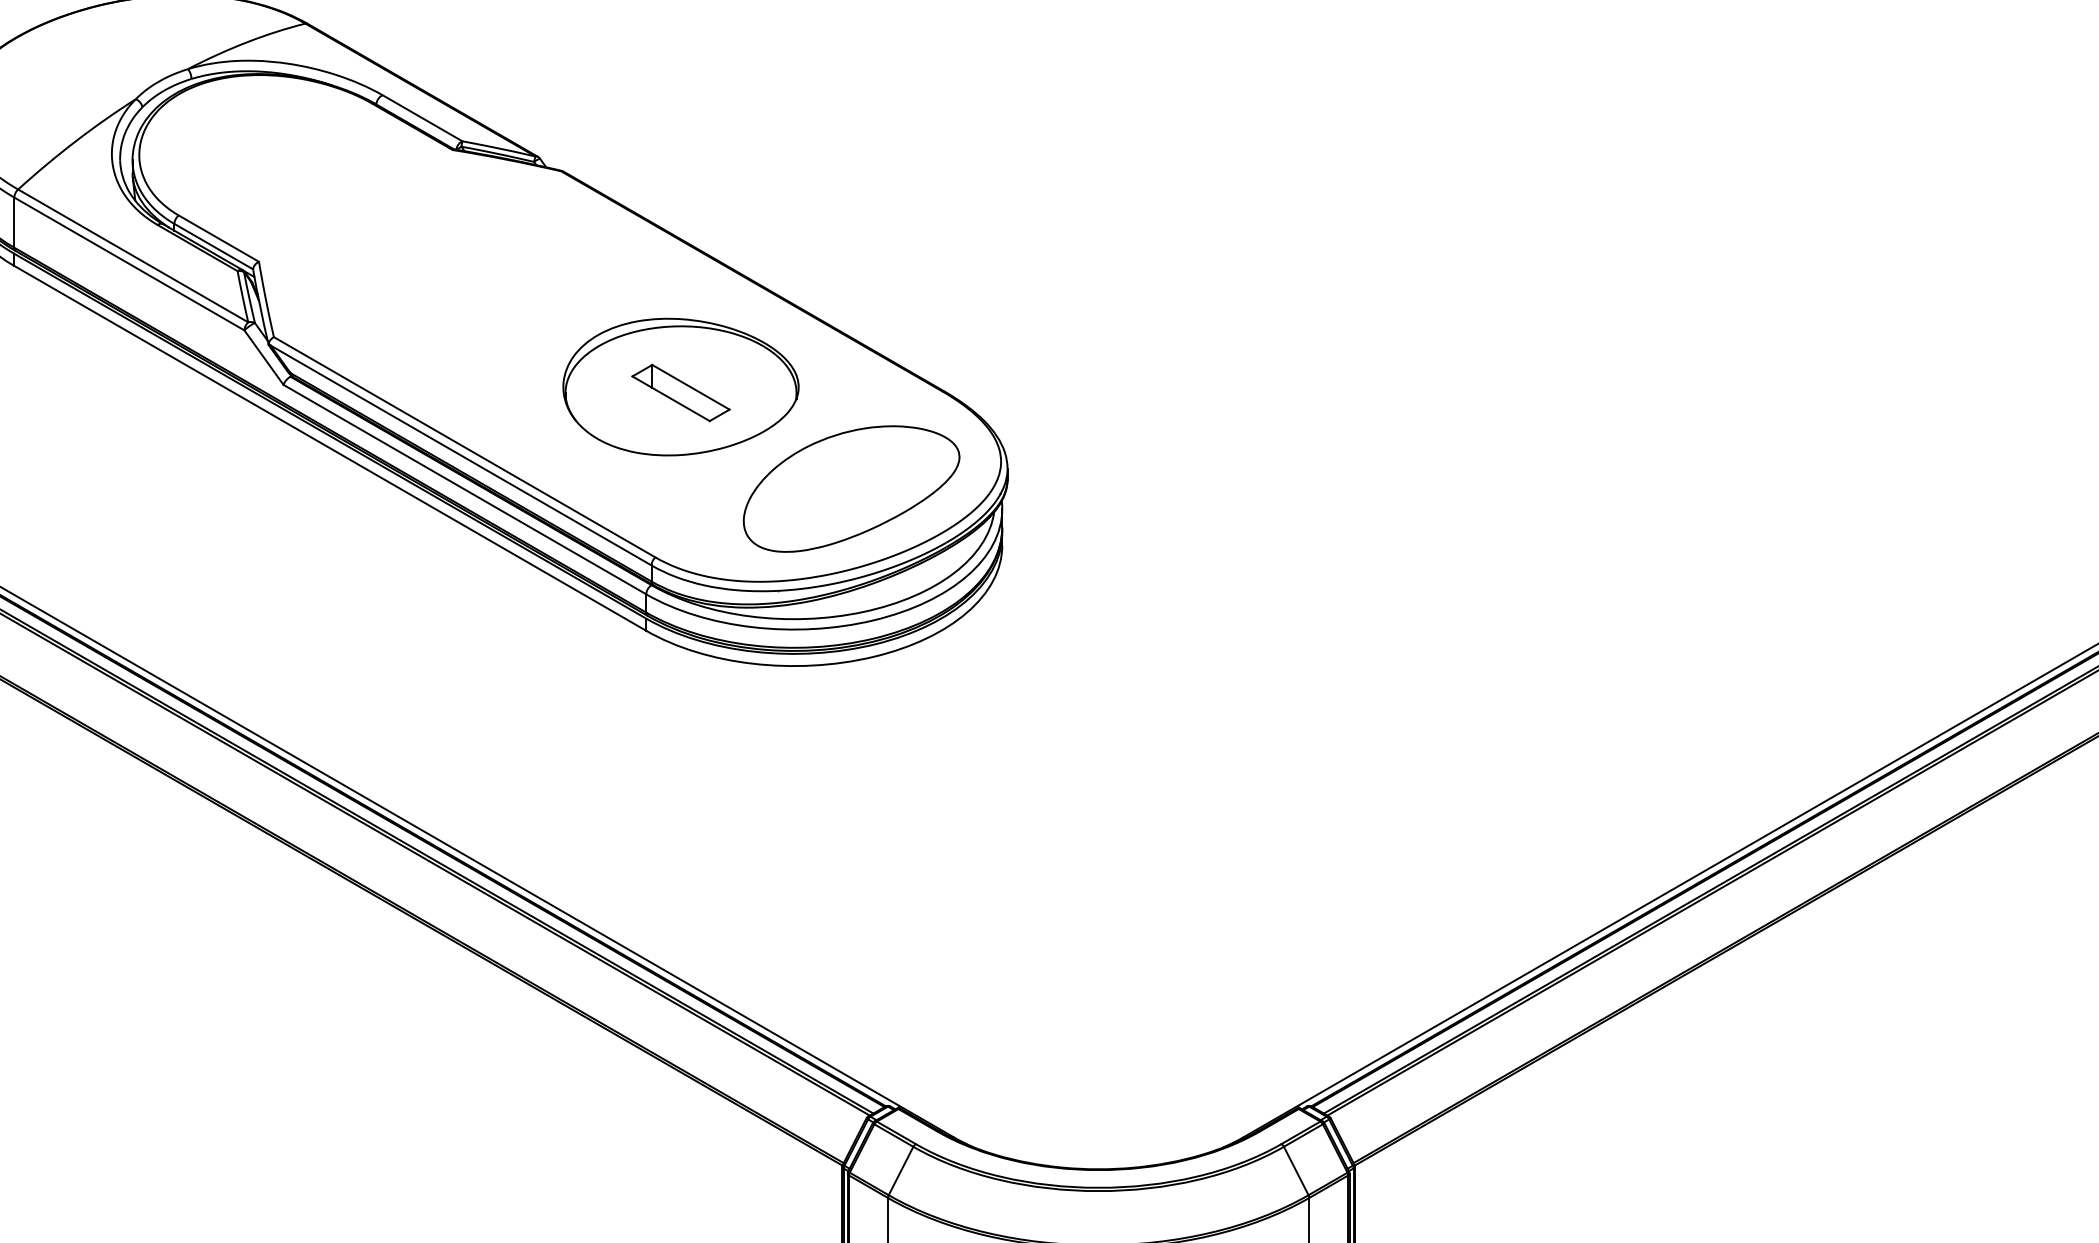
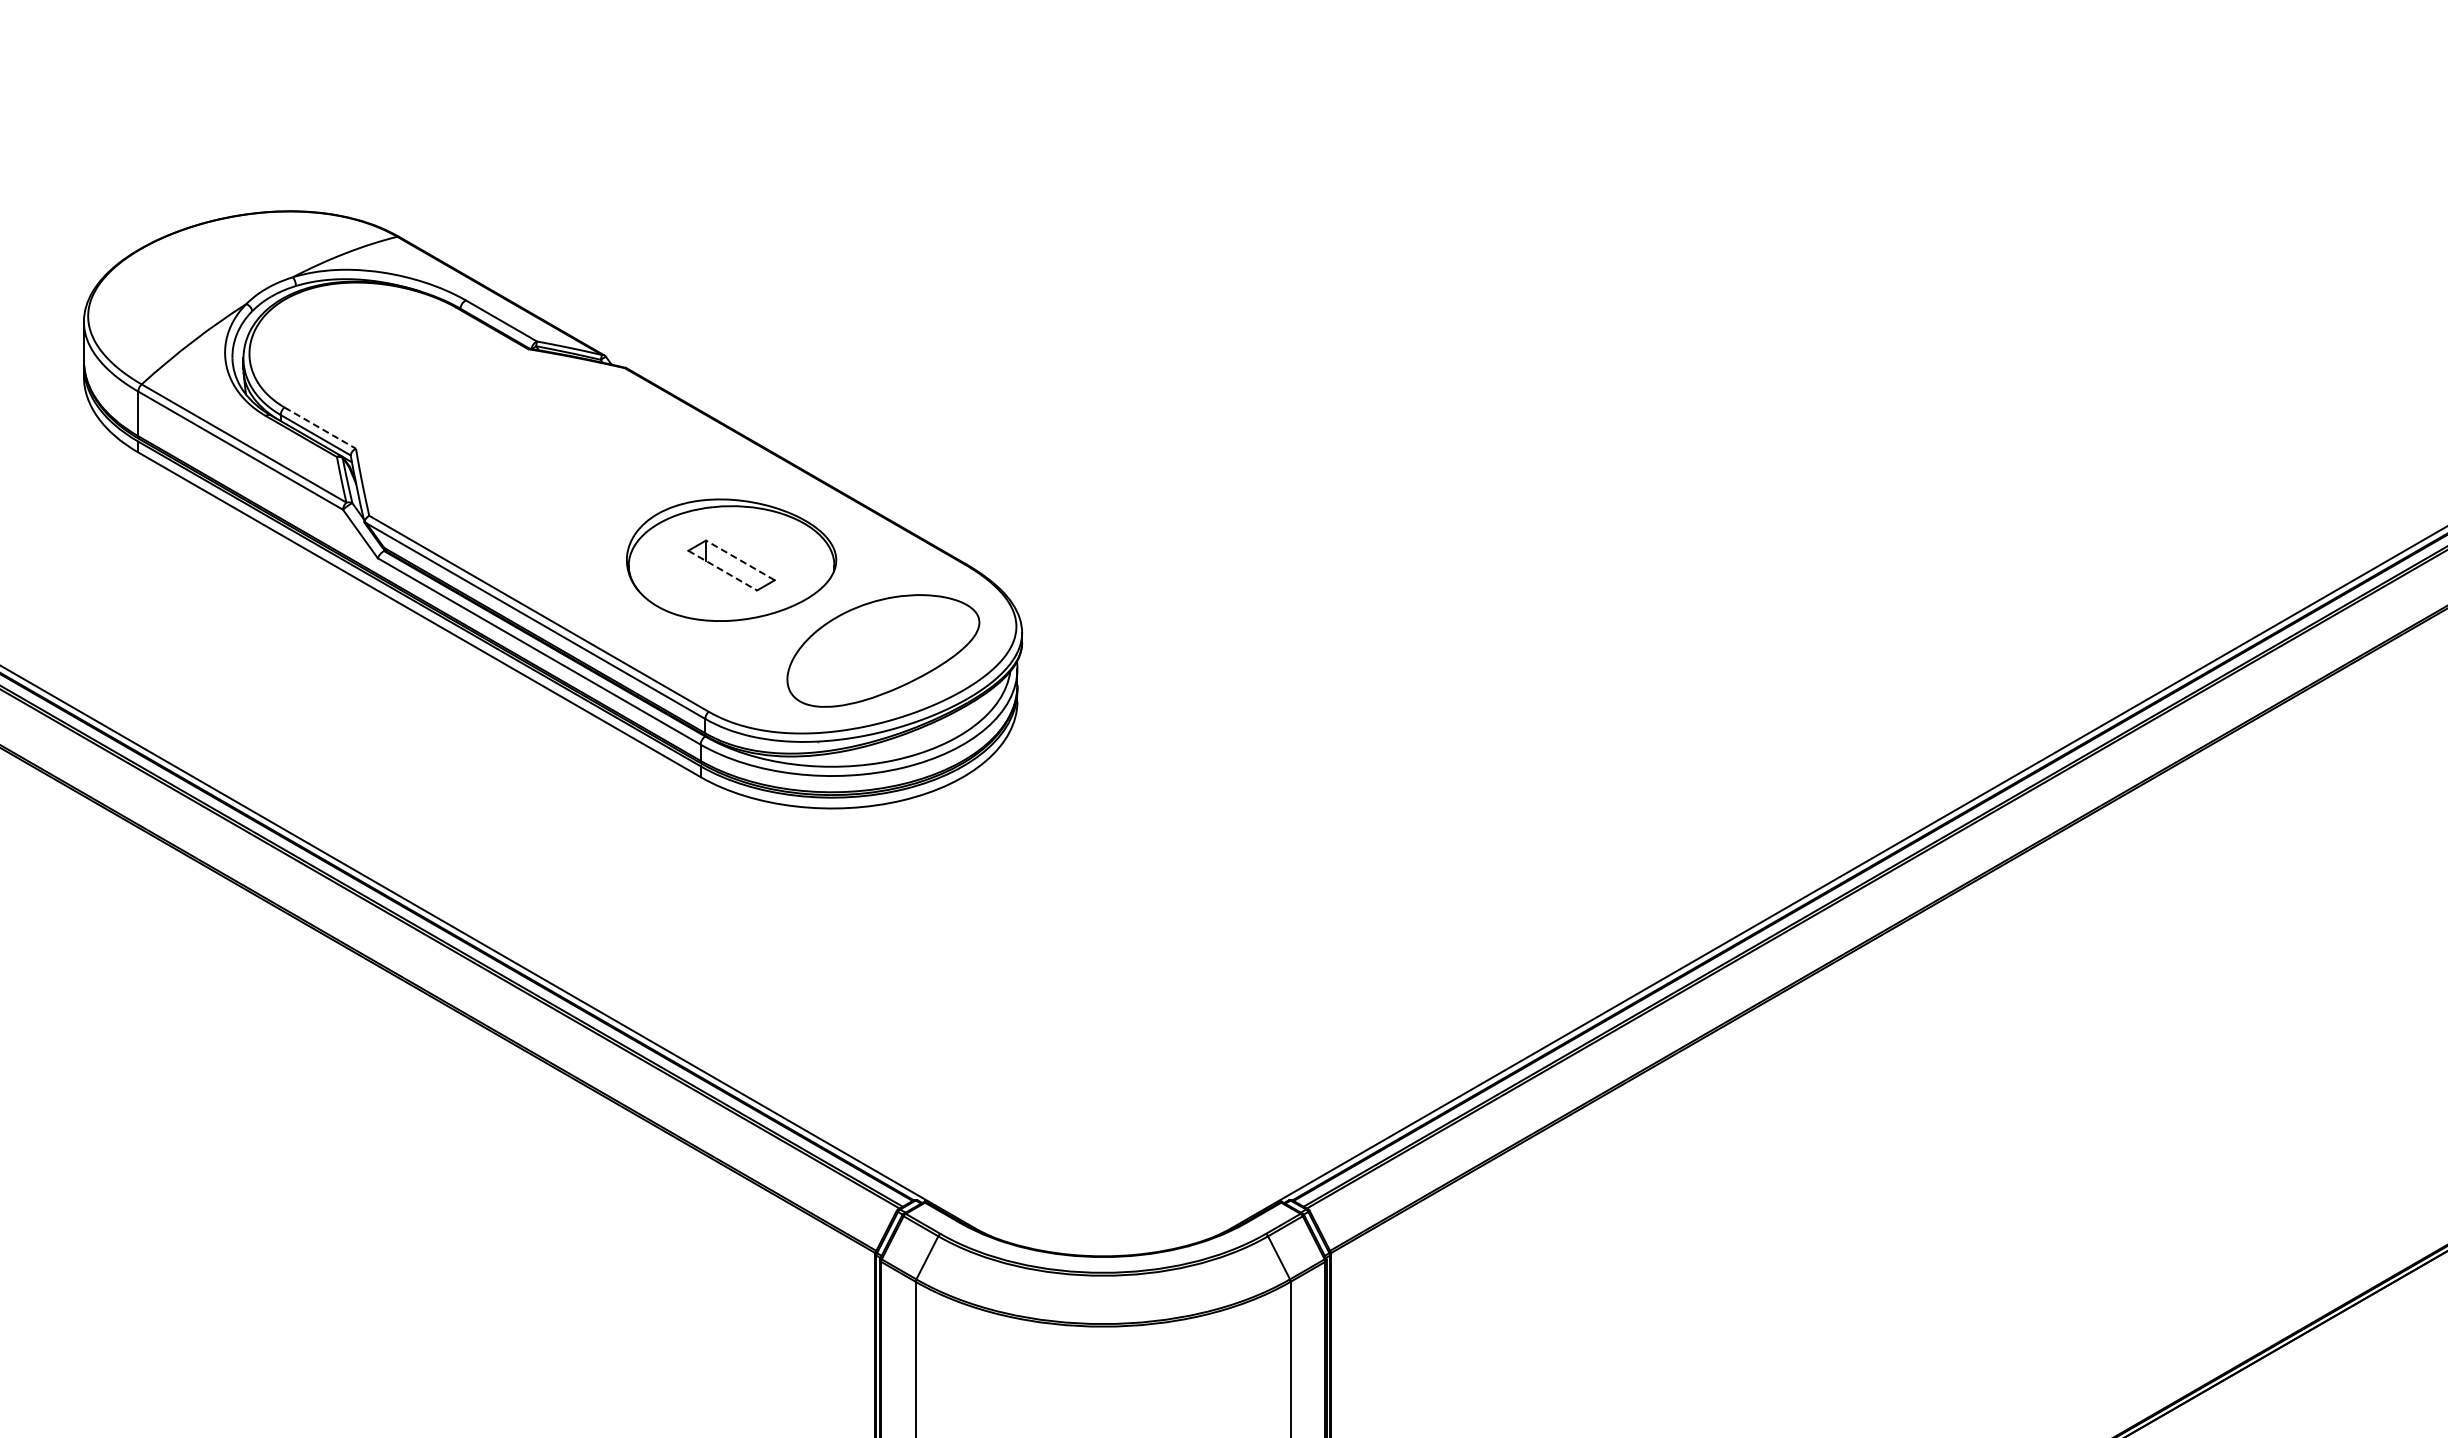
line: (219, 239) -> (320, 428), solid -> dashed
line: (691, 387) -> (740, 560), solid -> dashed
line: (670, 398) -> (722, 570), solid -> dashed

